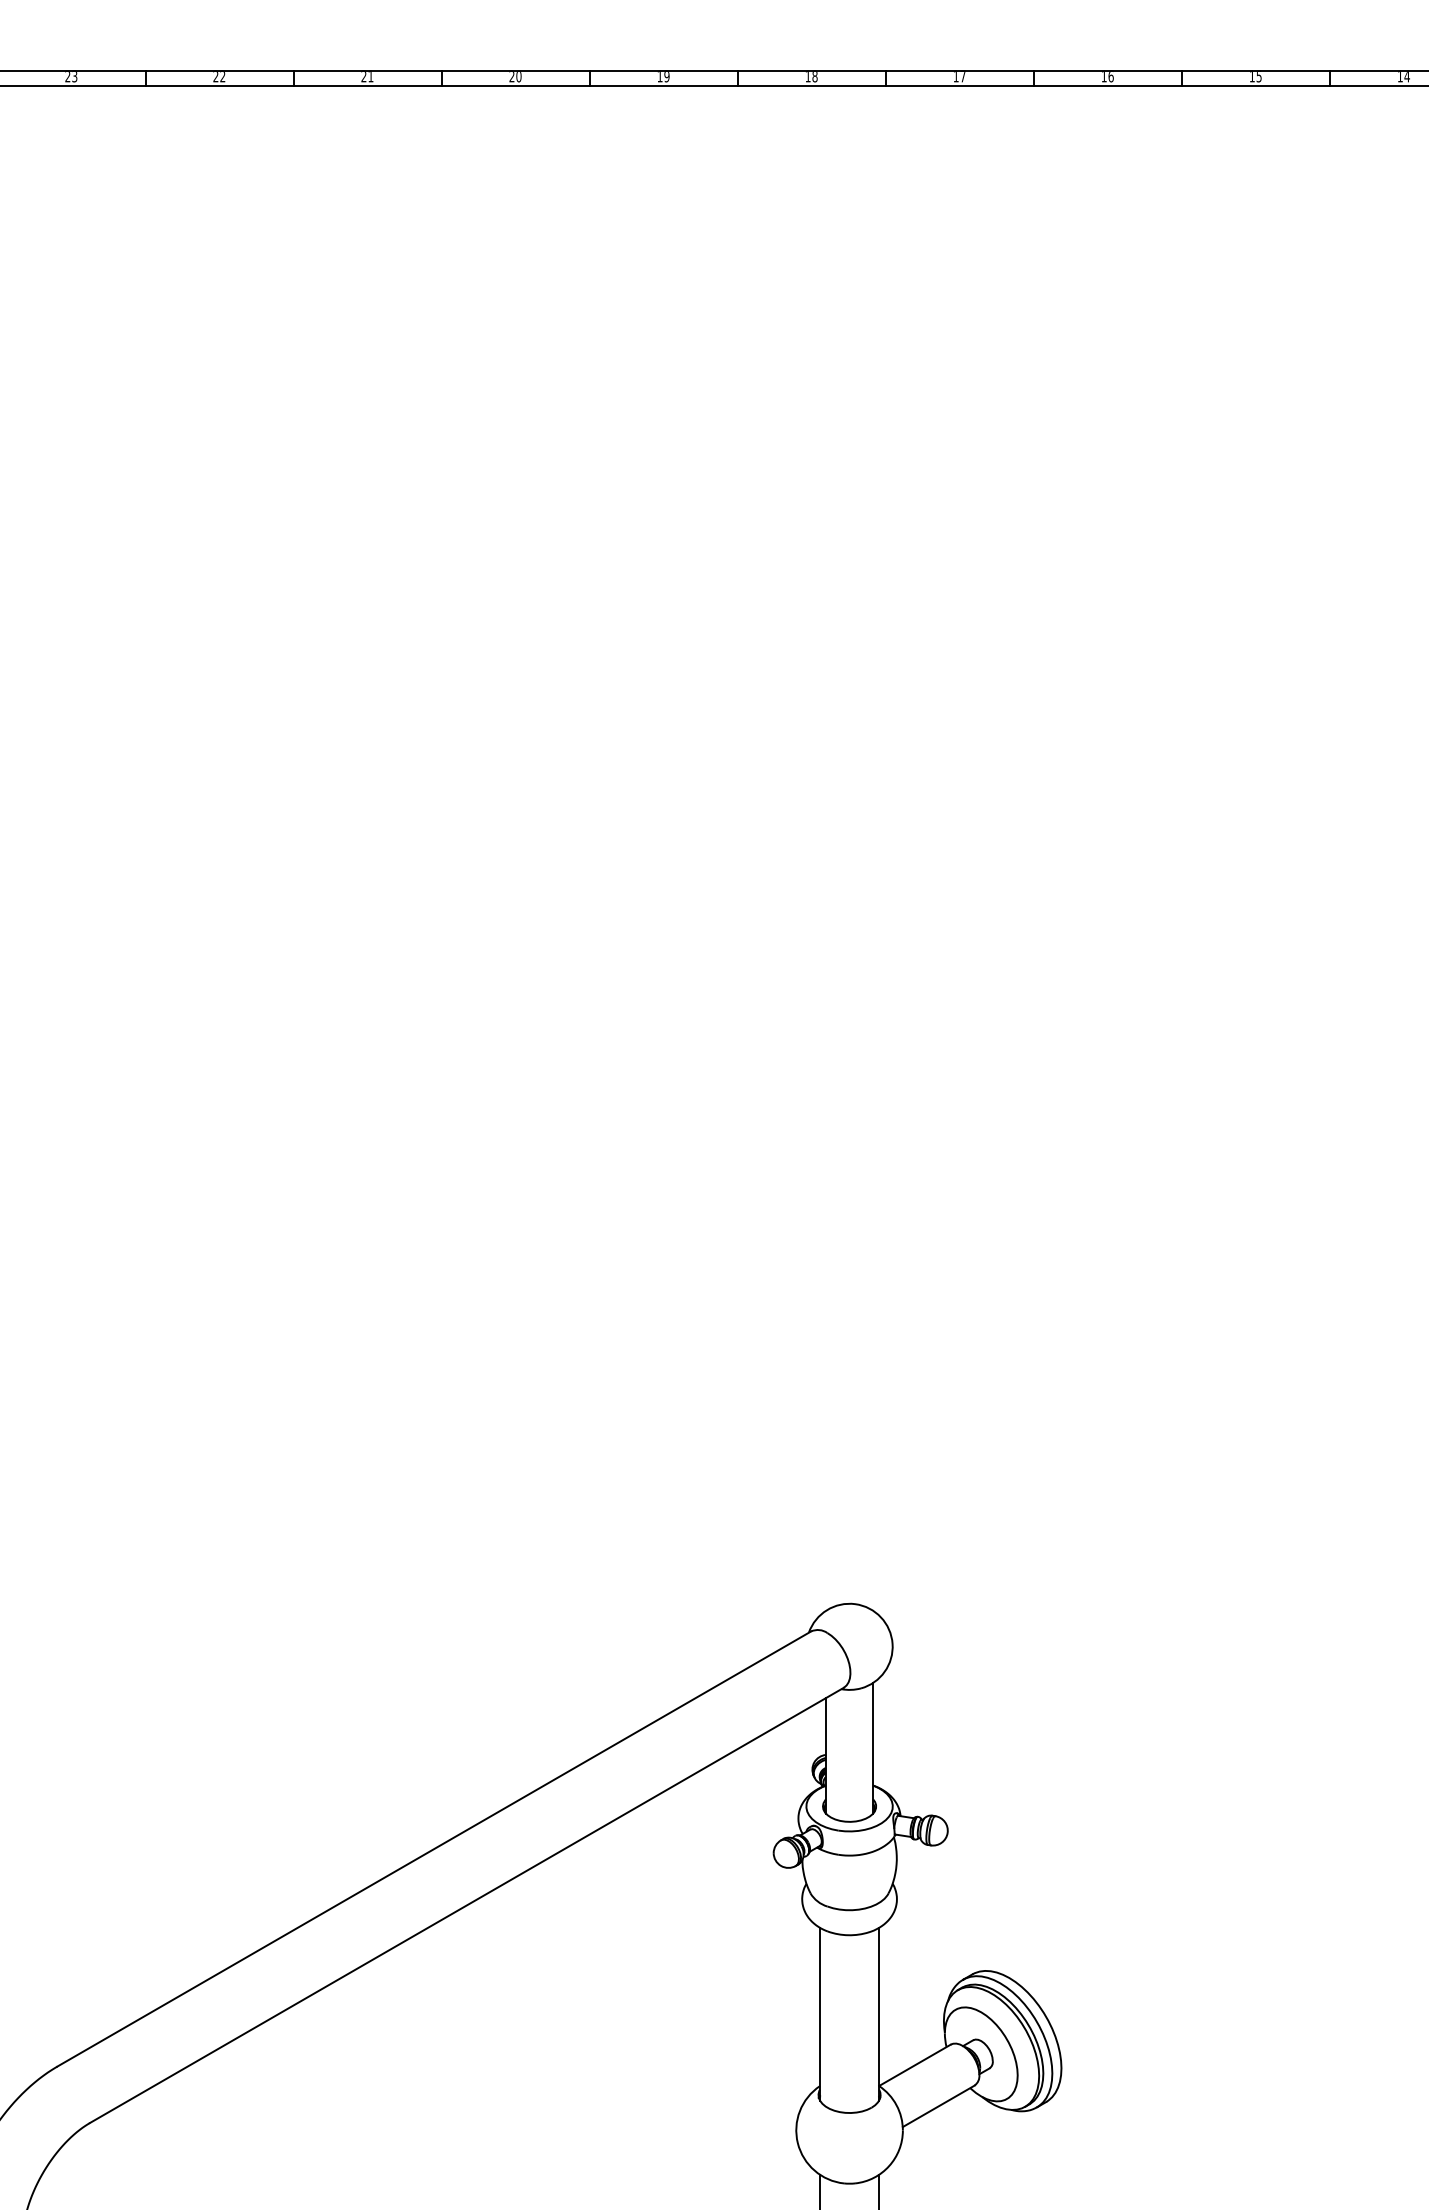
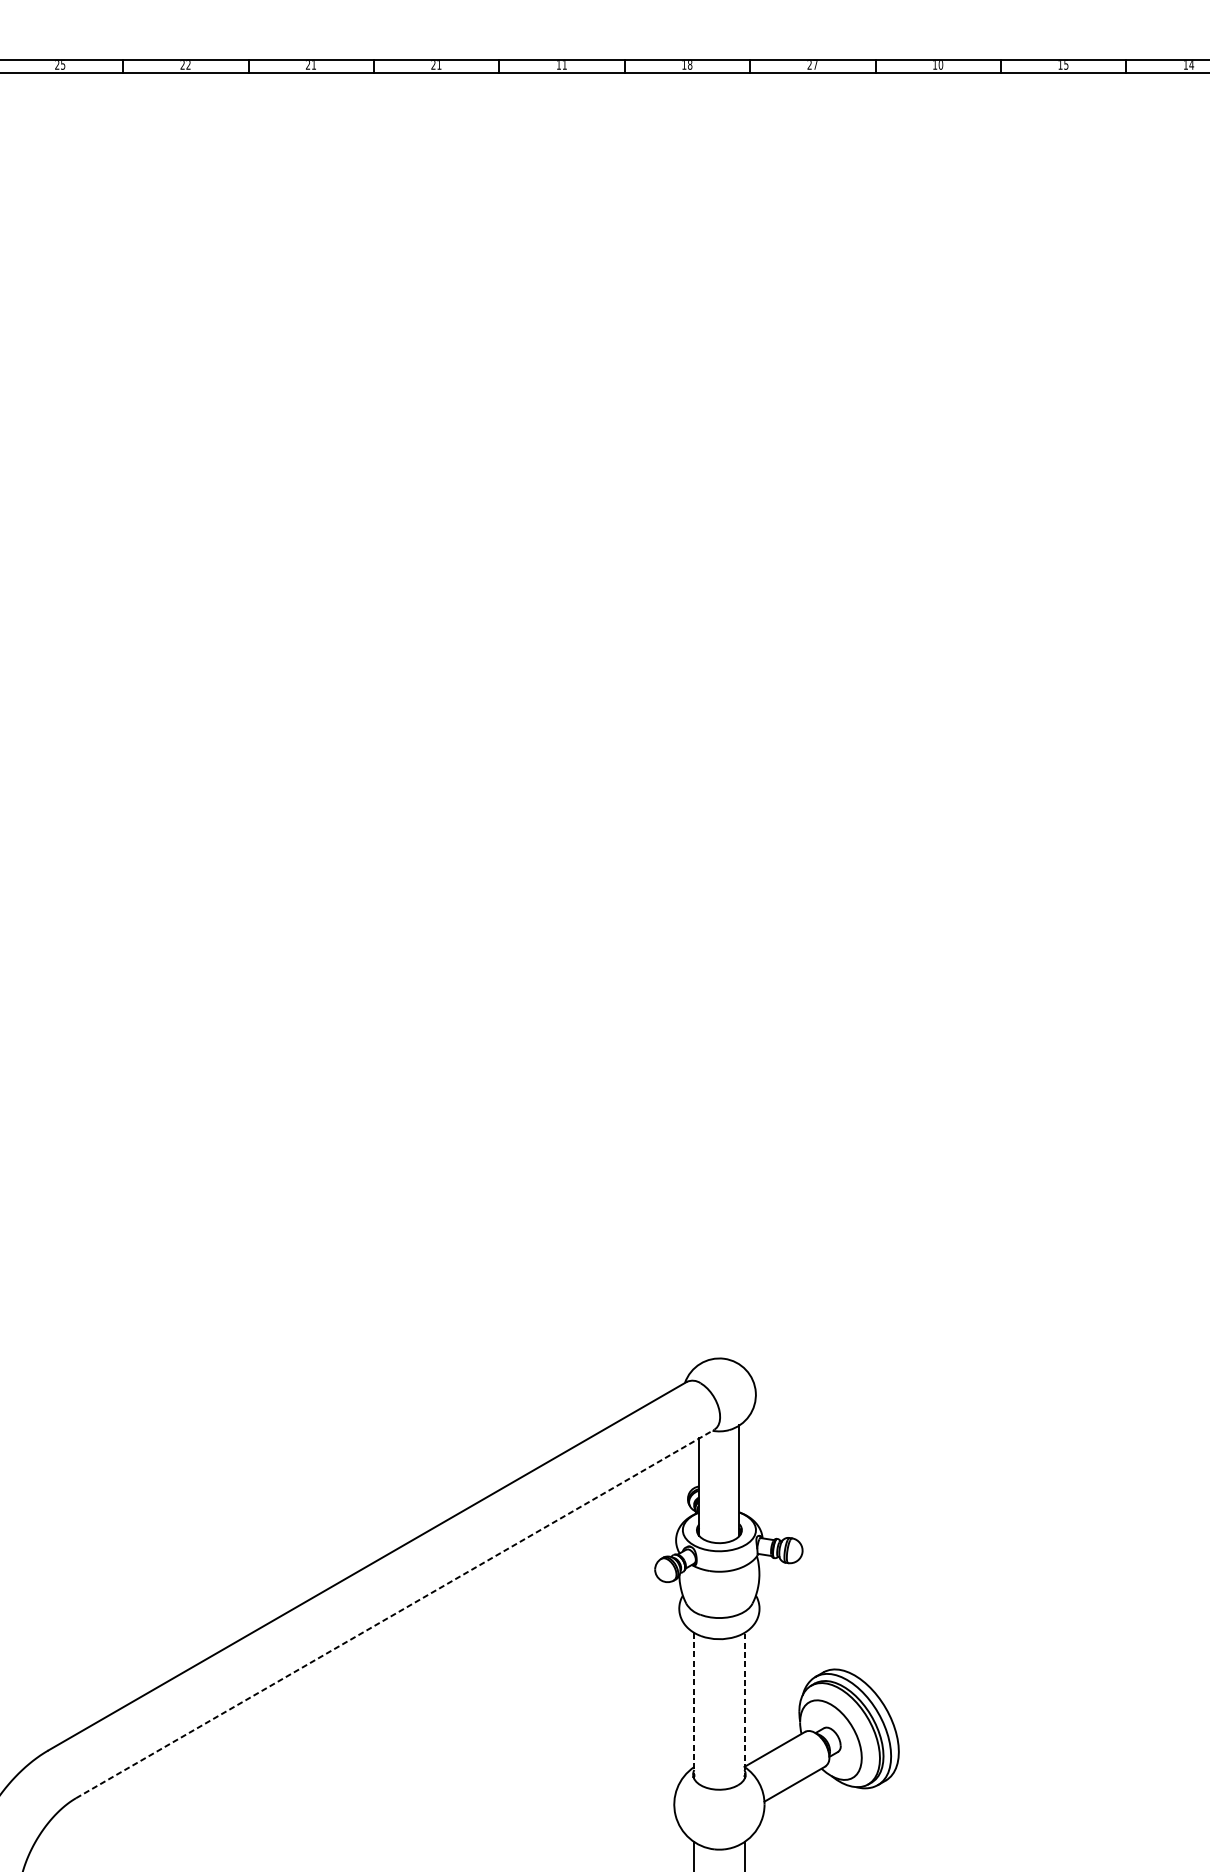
text: (74, 76) -> (62, 64), 23 -> 25
text: (1110, 76) -> (940, 64), 16 -> 10
text: (518, 77) -> (438, 65), 20 -> 21
text: (666, 77) -> (564, 65), 19 -> 11
text: (955, 77) -> (809, 65), 17 -> 27
line: (467, 1905) -> (395, 1614), solid -> dashed
line: (879, 2013) -> (744, 1705), solid -> dashed
line: (819, 2014) -> (693, 1706), solid -> dashed

